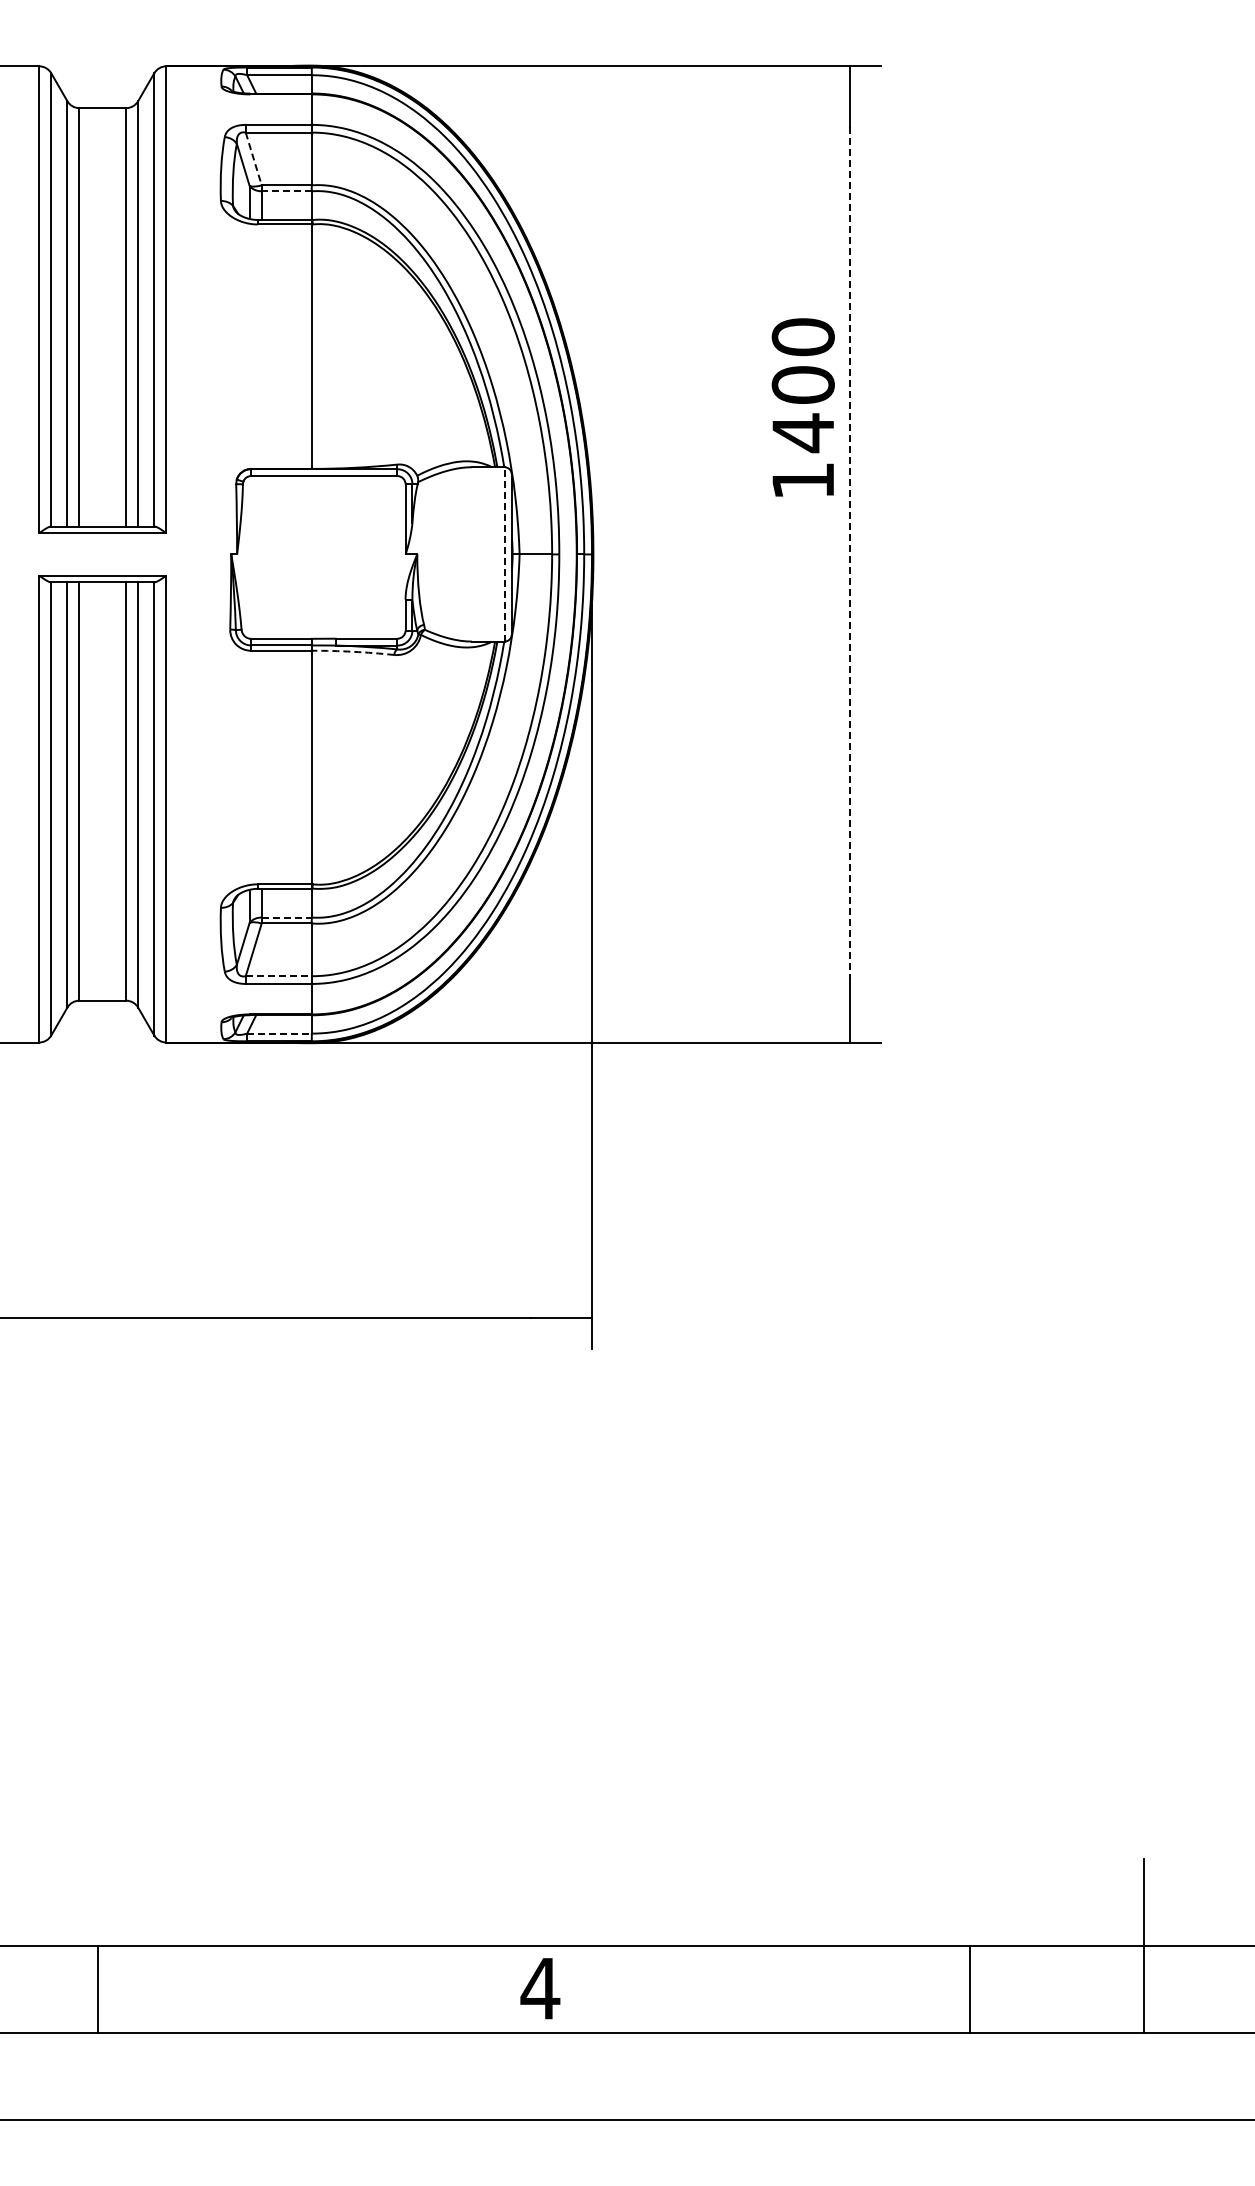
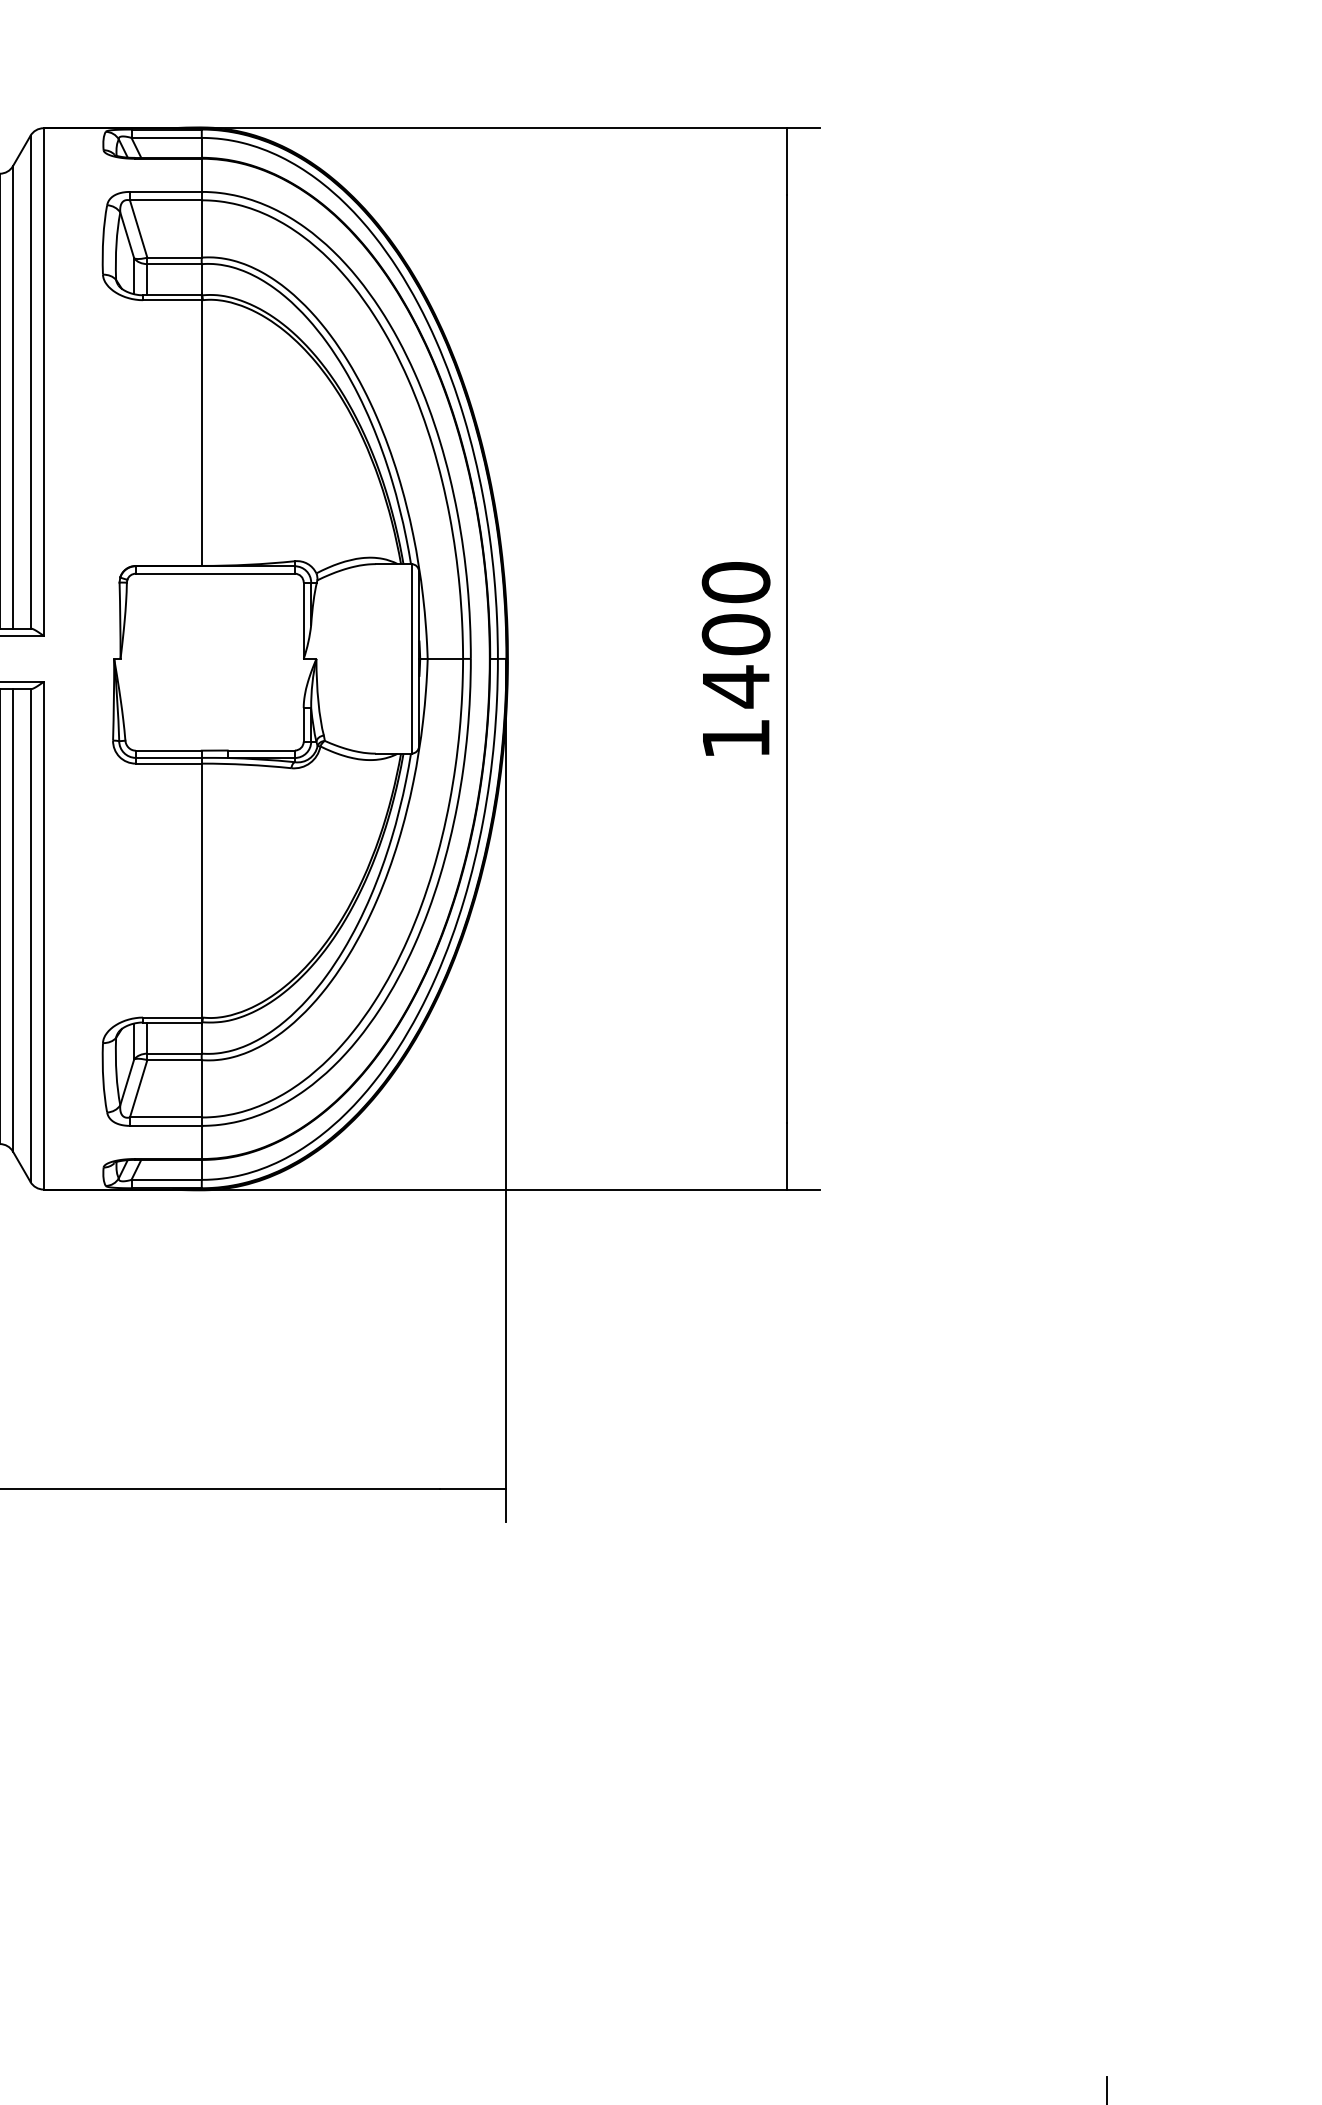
line: (253, 159) -> (138, 229), dashed -> solid
line: (286, 191) -> (174, 264), dashed -> solid
text: (802, 407) -> (735, 658), moved
line: (504, 553) -> (411, 657), dashed -> solid
line: (850, 554) -> (787, 658), dashed -> solid
arc: (353, 651) -> (247, 764), dashed -> solid
line: (287, 917) -> (175, 1053), dashed -> solid
line: (279, 976) -> (166, 1117), dashed -> solid
line: (280, 1033) -> (167, 1179), dashed -> solid

